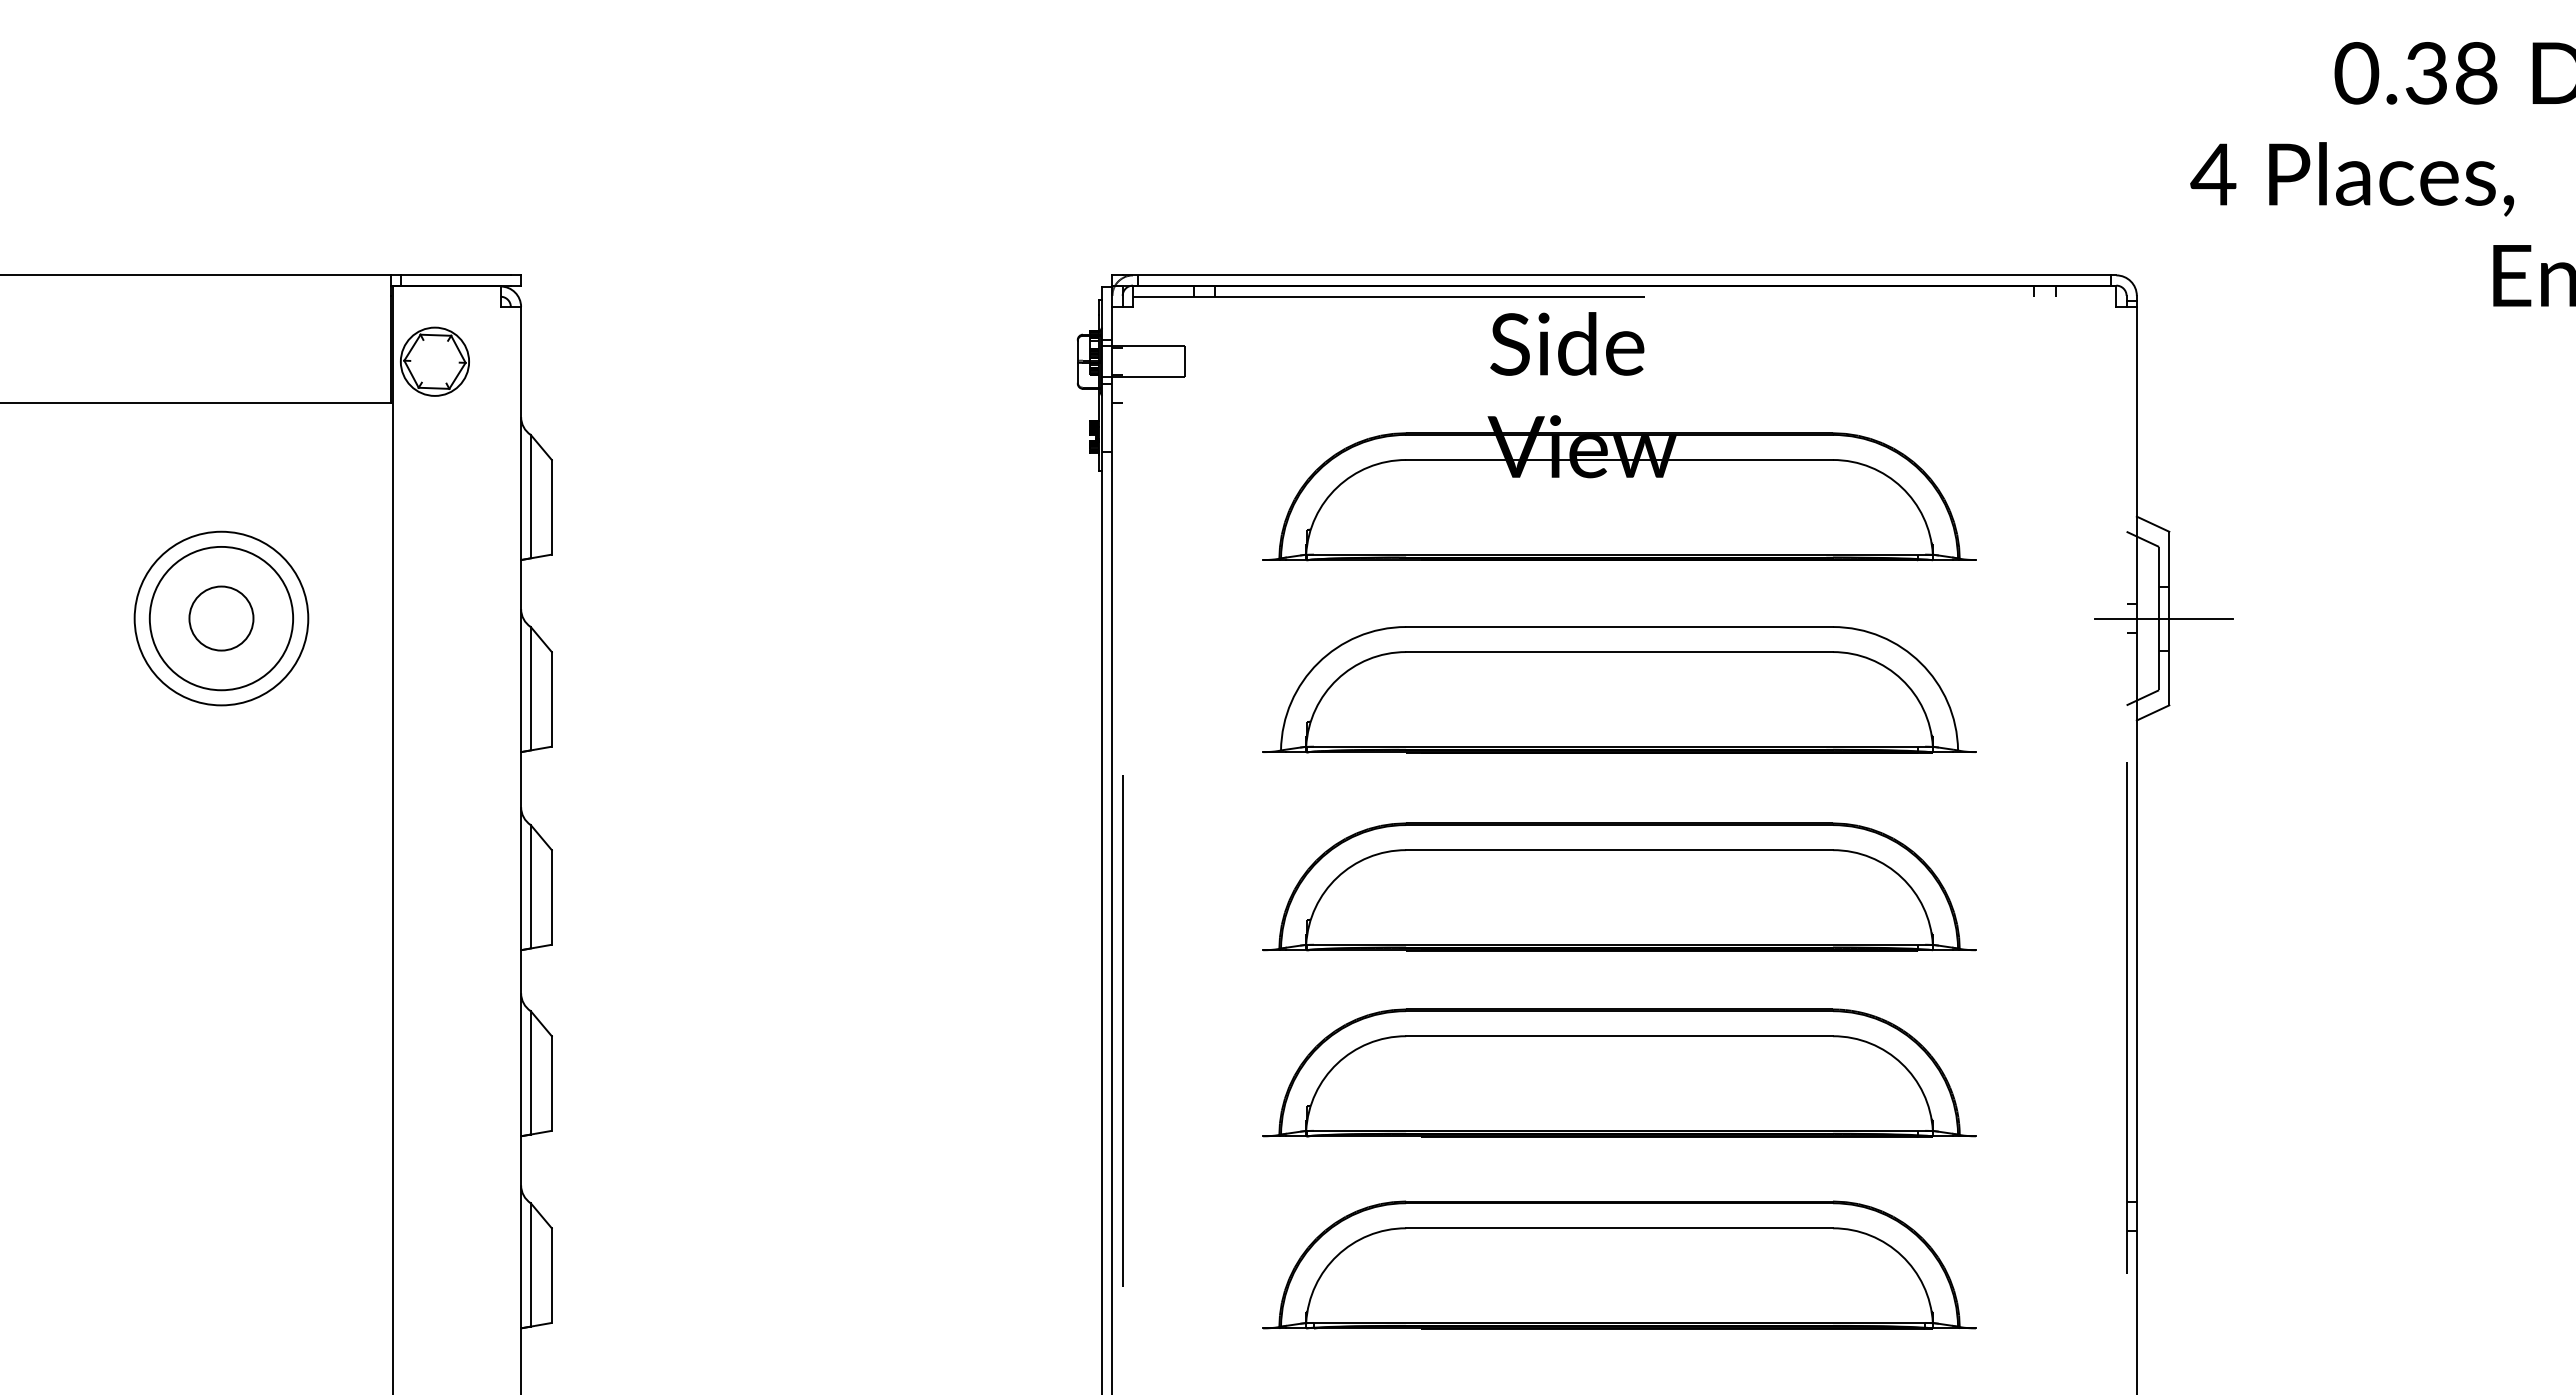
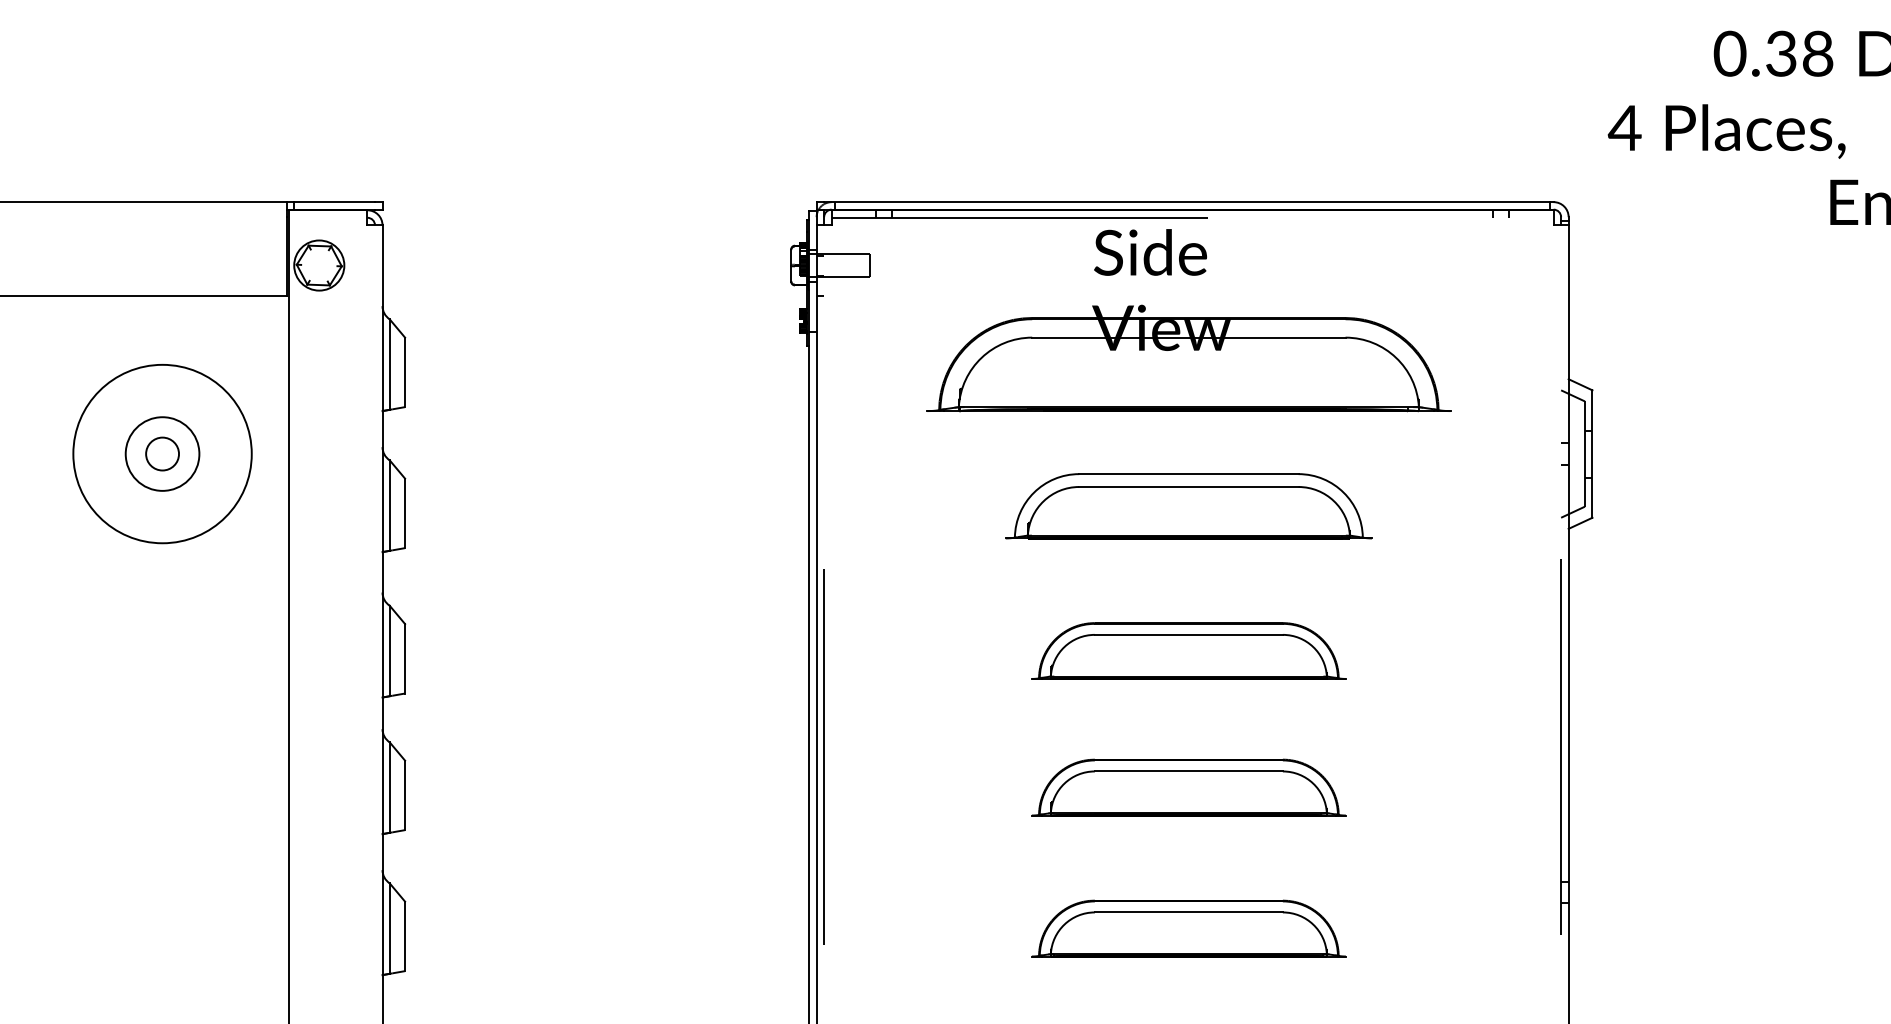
circle: (221, 618) -> (162, 454), size x0.7
circle: (221, 618) -> (162, 454), size x0.7
circle: (221, 618) -> (162, 454), size x1.4
line: (2164, 618) -> (1588, 454), removed
part: (1619, 689) -> (1188, 506), size x0.7
part: (1619, 886) -> (1188, 650), size x0.6
part: (1619, 1072) -> (1188, 787), size x0.6
part: (1619, 1264) -> (1188, 928), size x0.6

